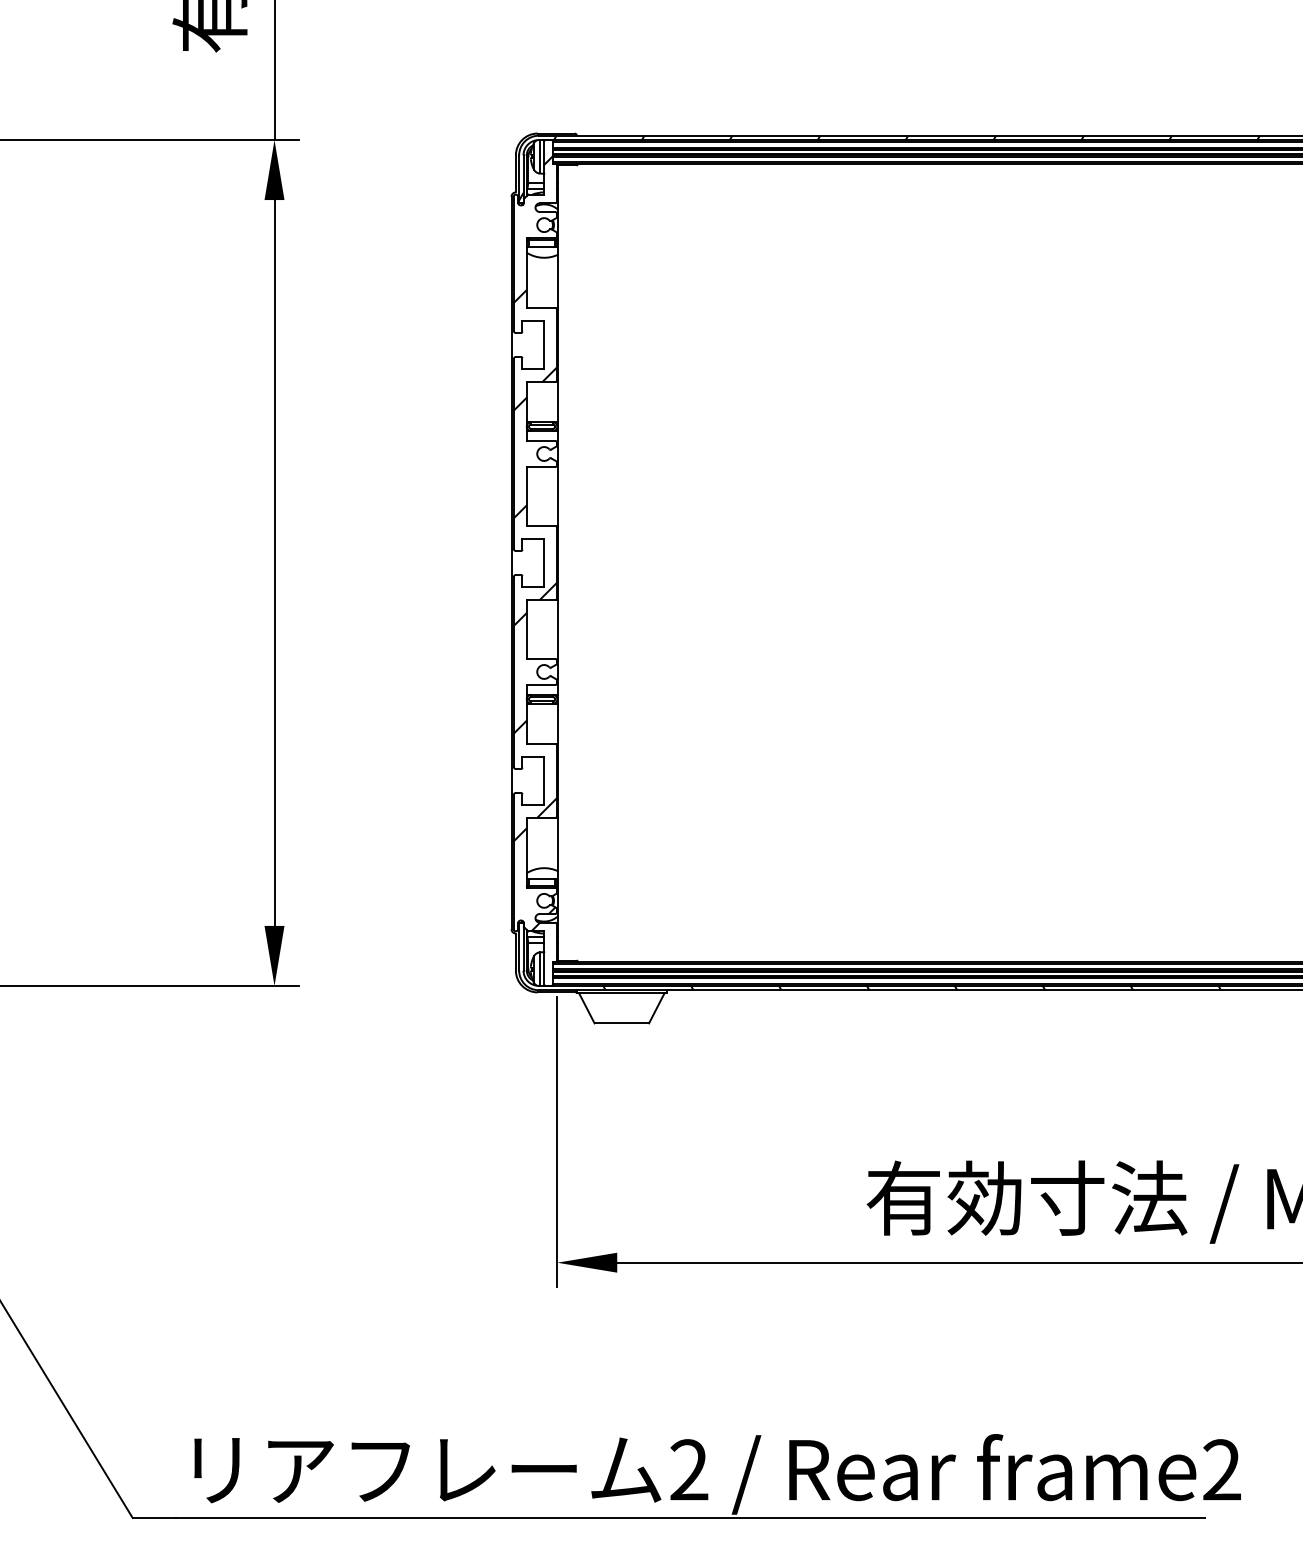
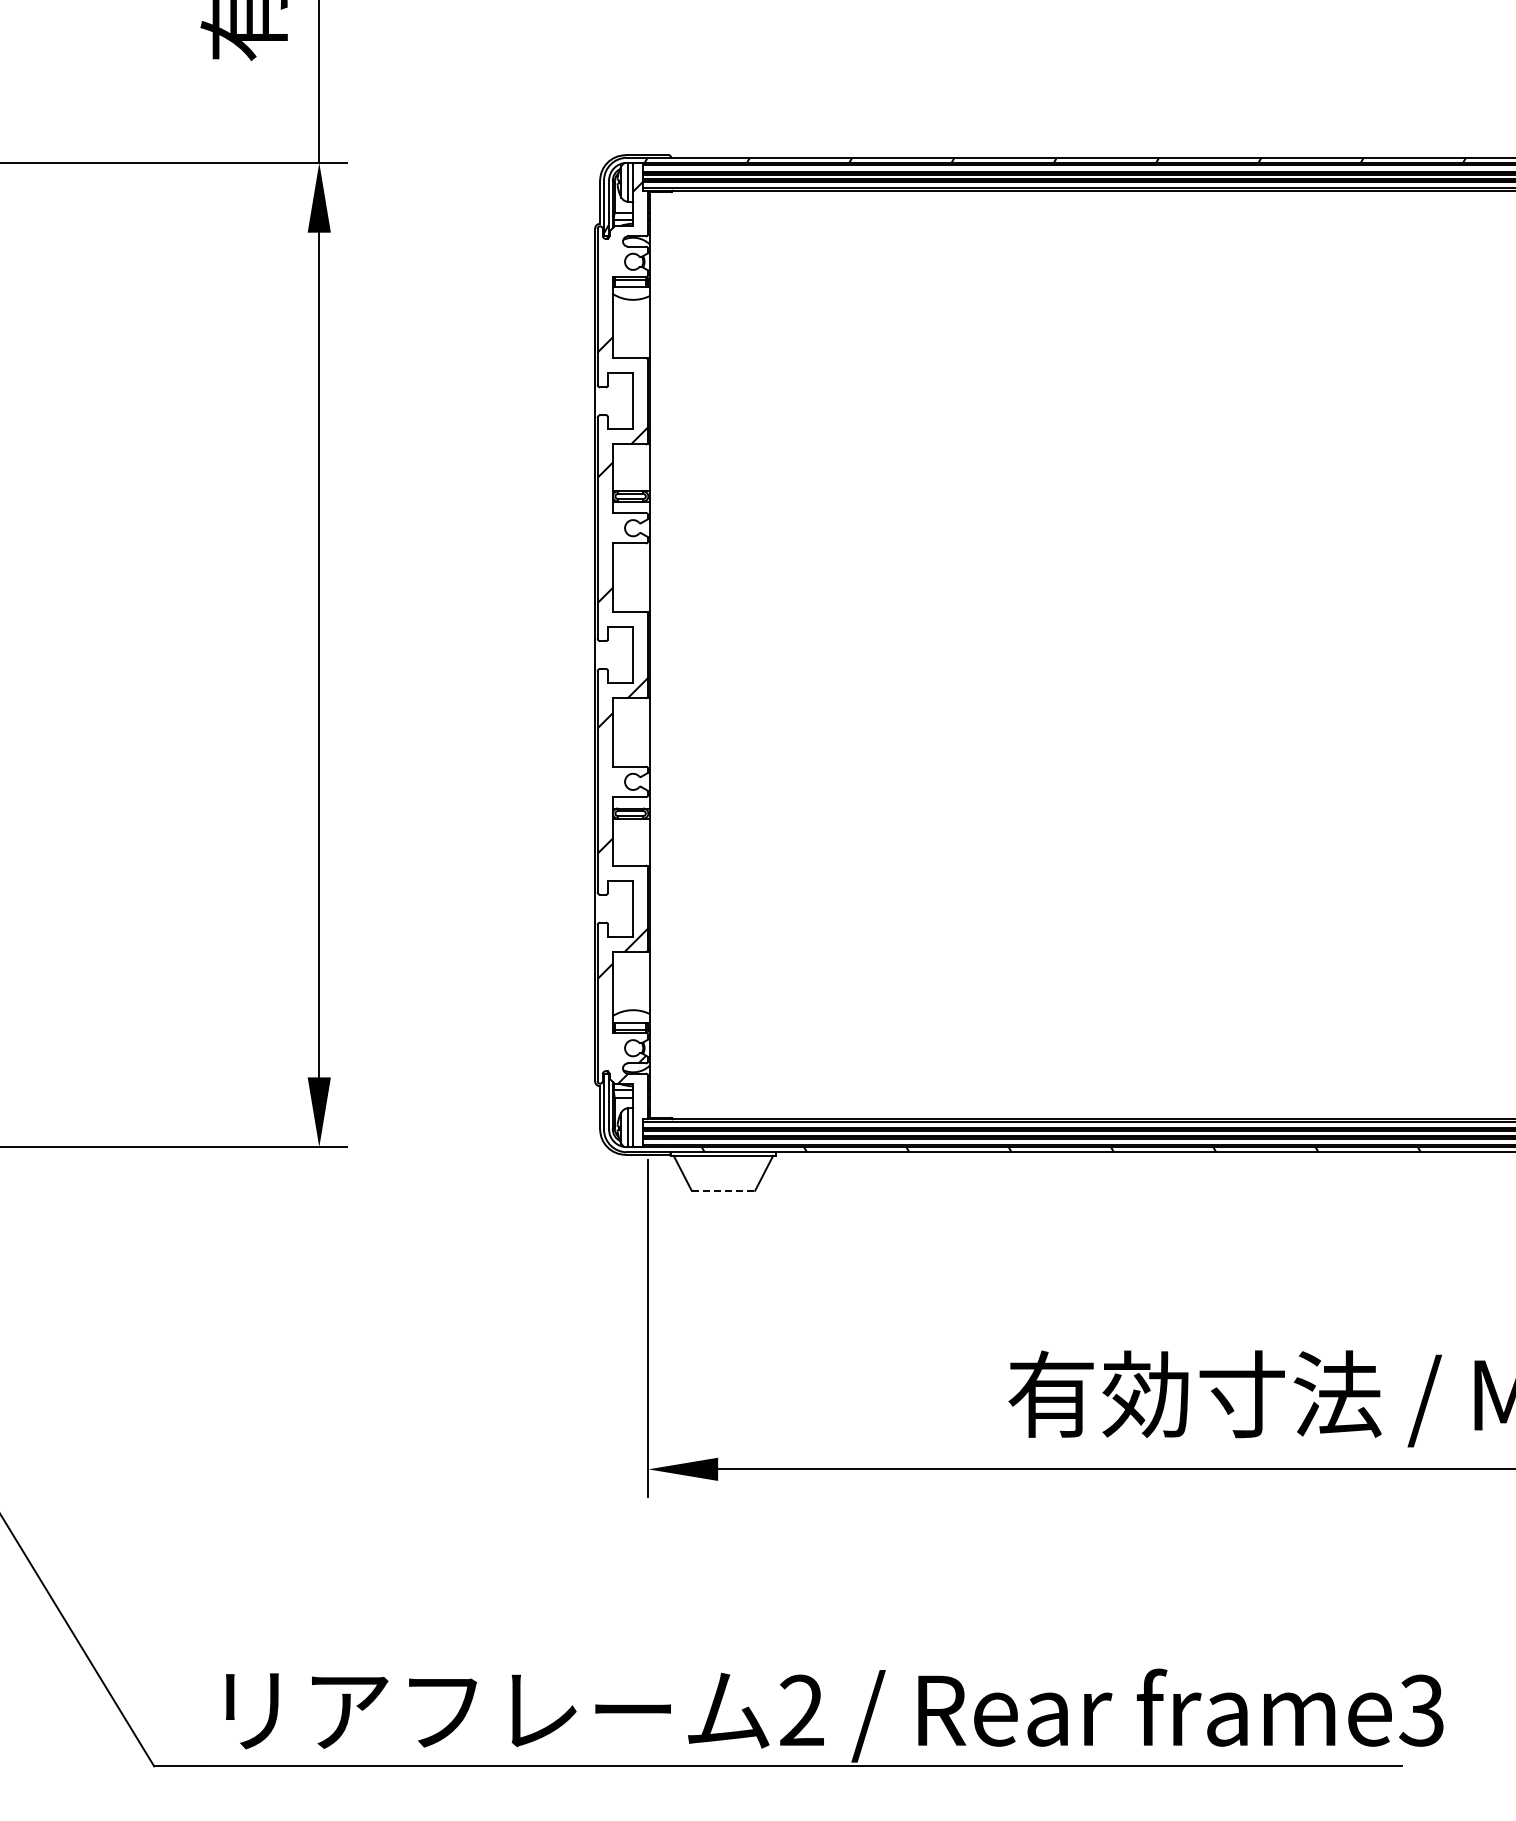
line: (621, 1023) -> (723, 1190), solid -> dashed
text: (1221, 1469) -> (1421, 1710), frame2 -> frame3

